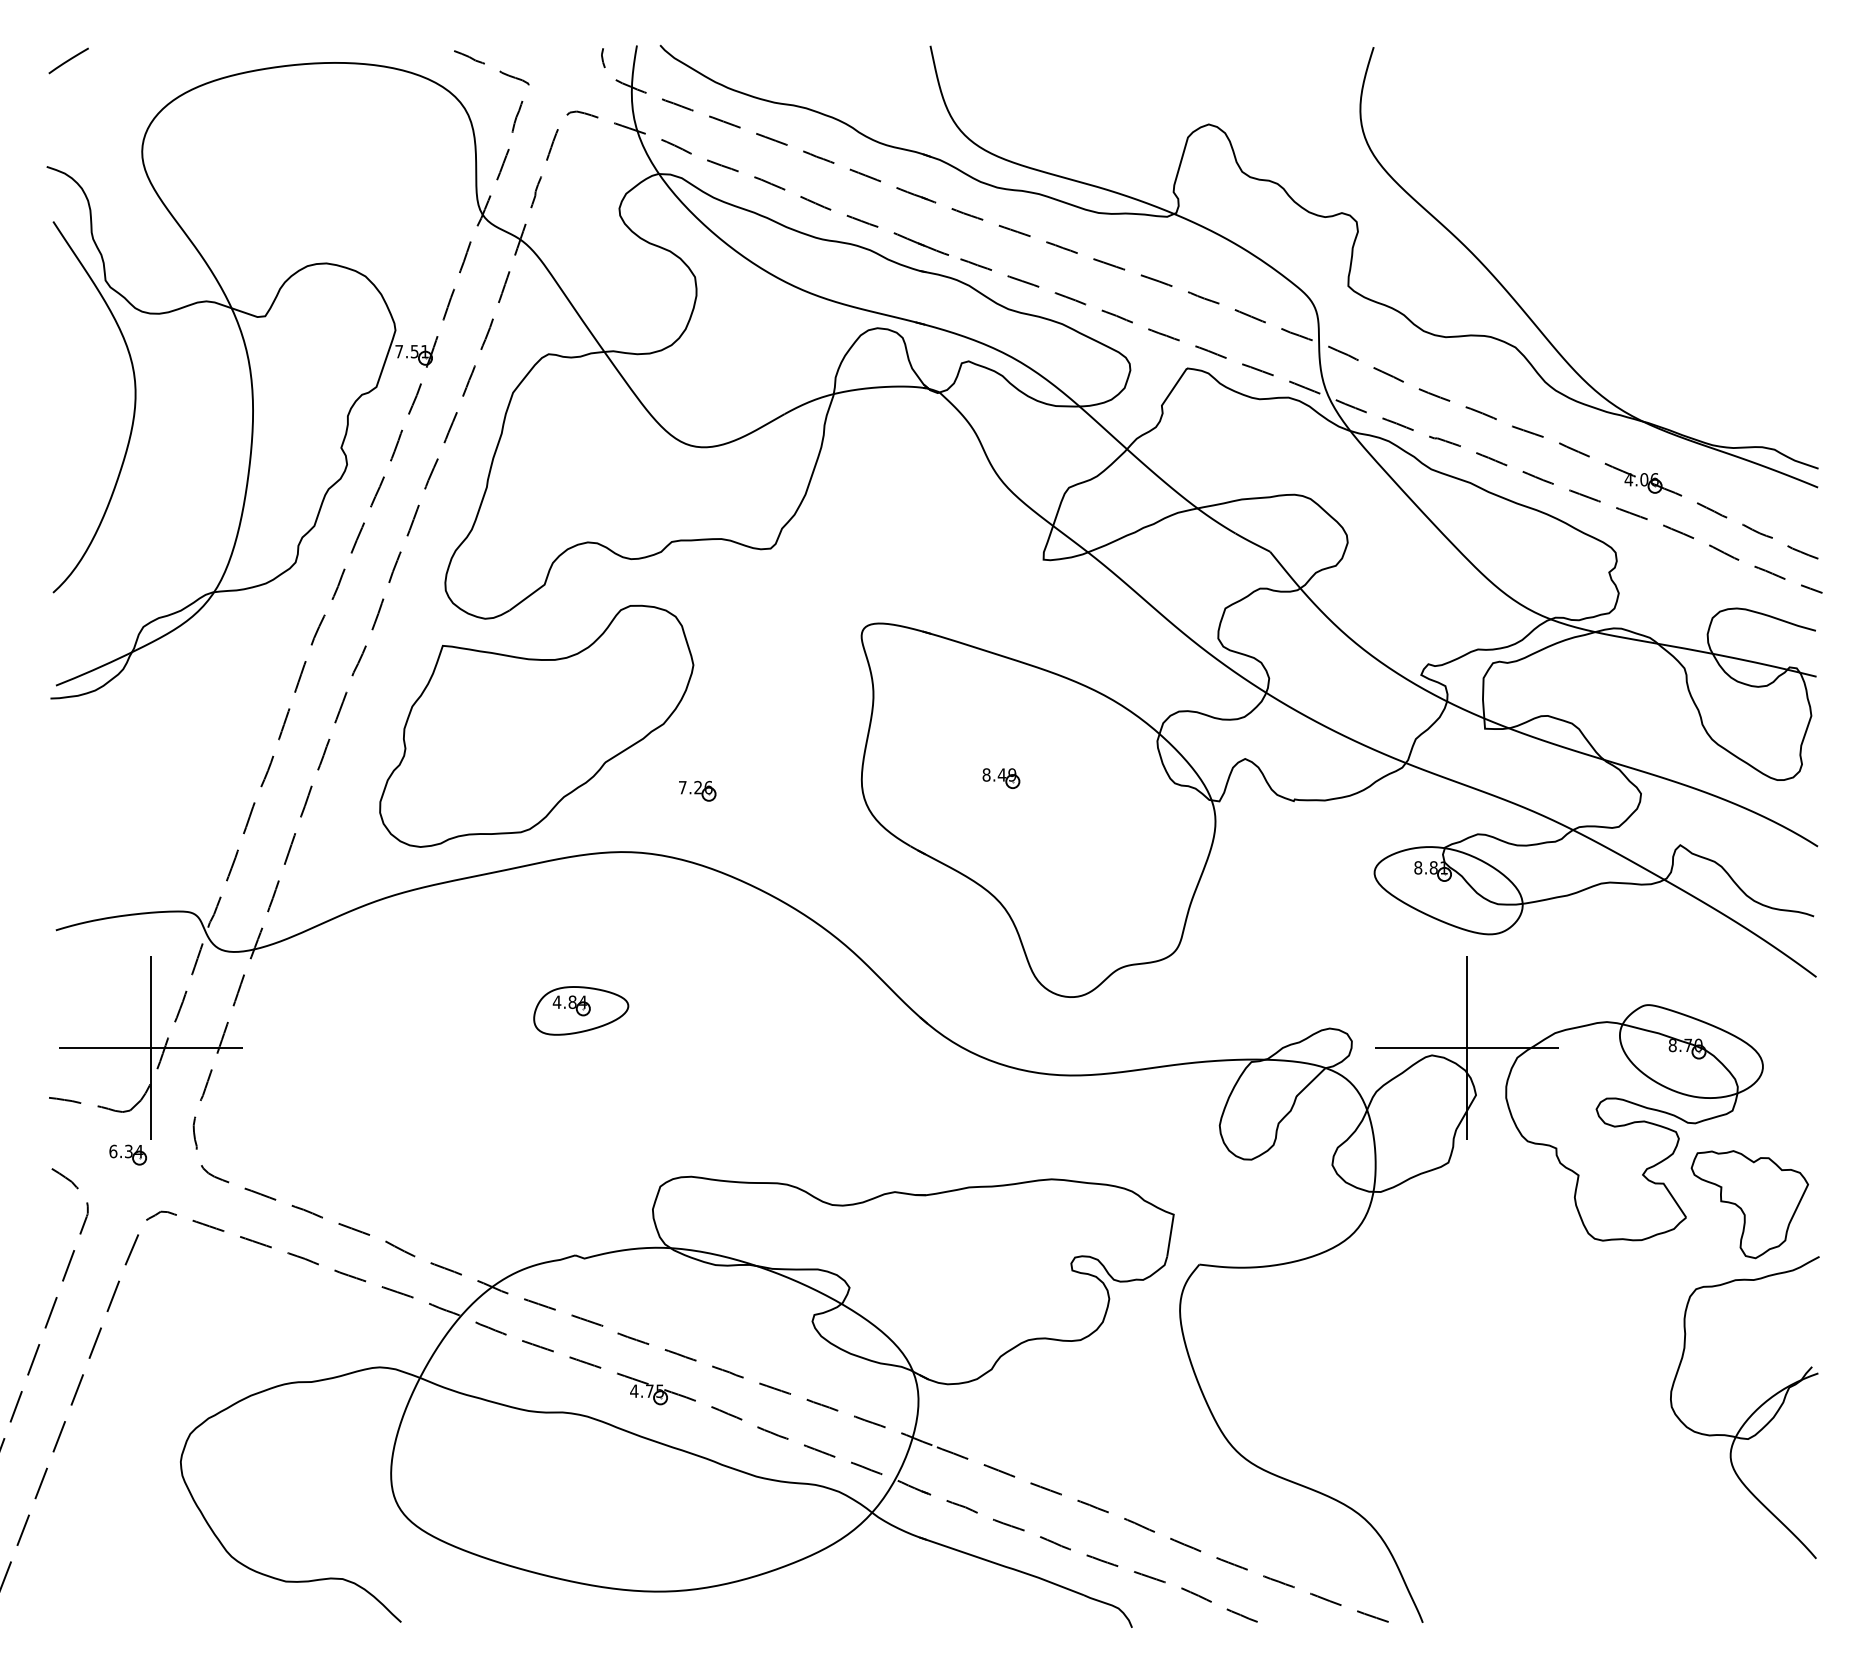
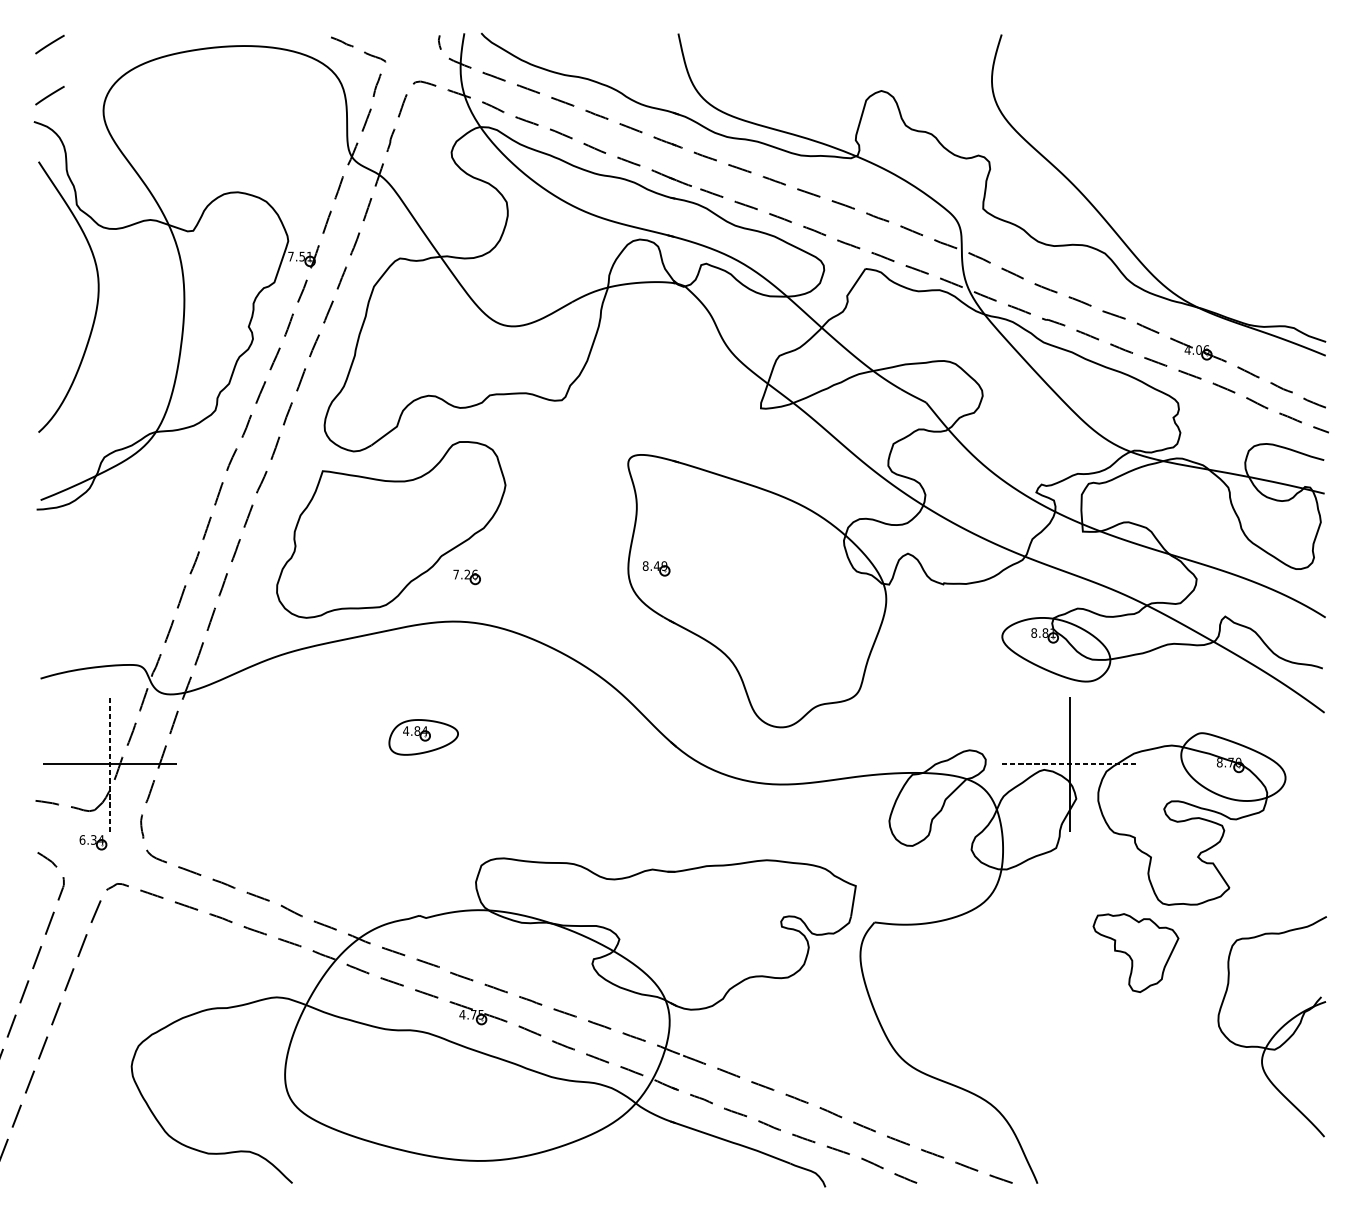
line: (68, 130) -> (49, 95), added
part: (1001, 778) -> (656, 568), moved
part: (697, 791) -> (466, 577), moved
line: (151, 1048) -> (110, 764), solid -> dashed
line: (1466, 1048) -> (1069, 764), solid -> dashed
part: (1749, 1204) -> (1135, 953), moved

